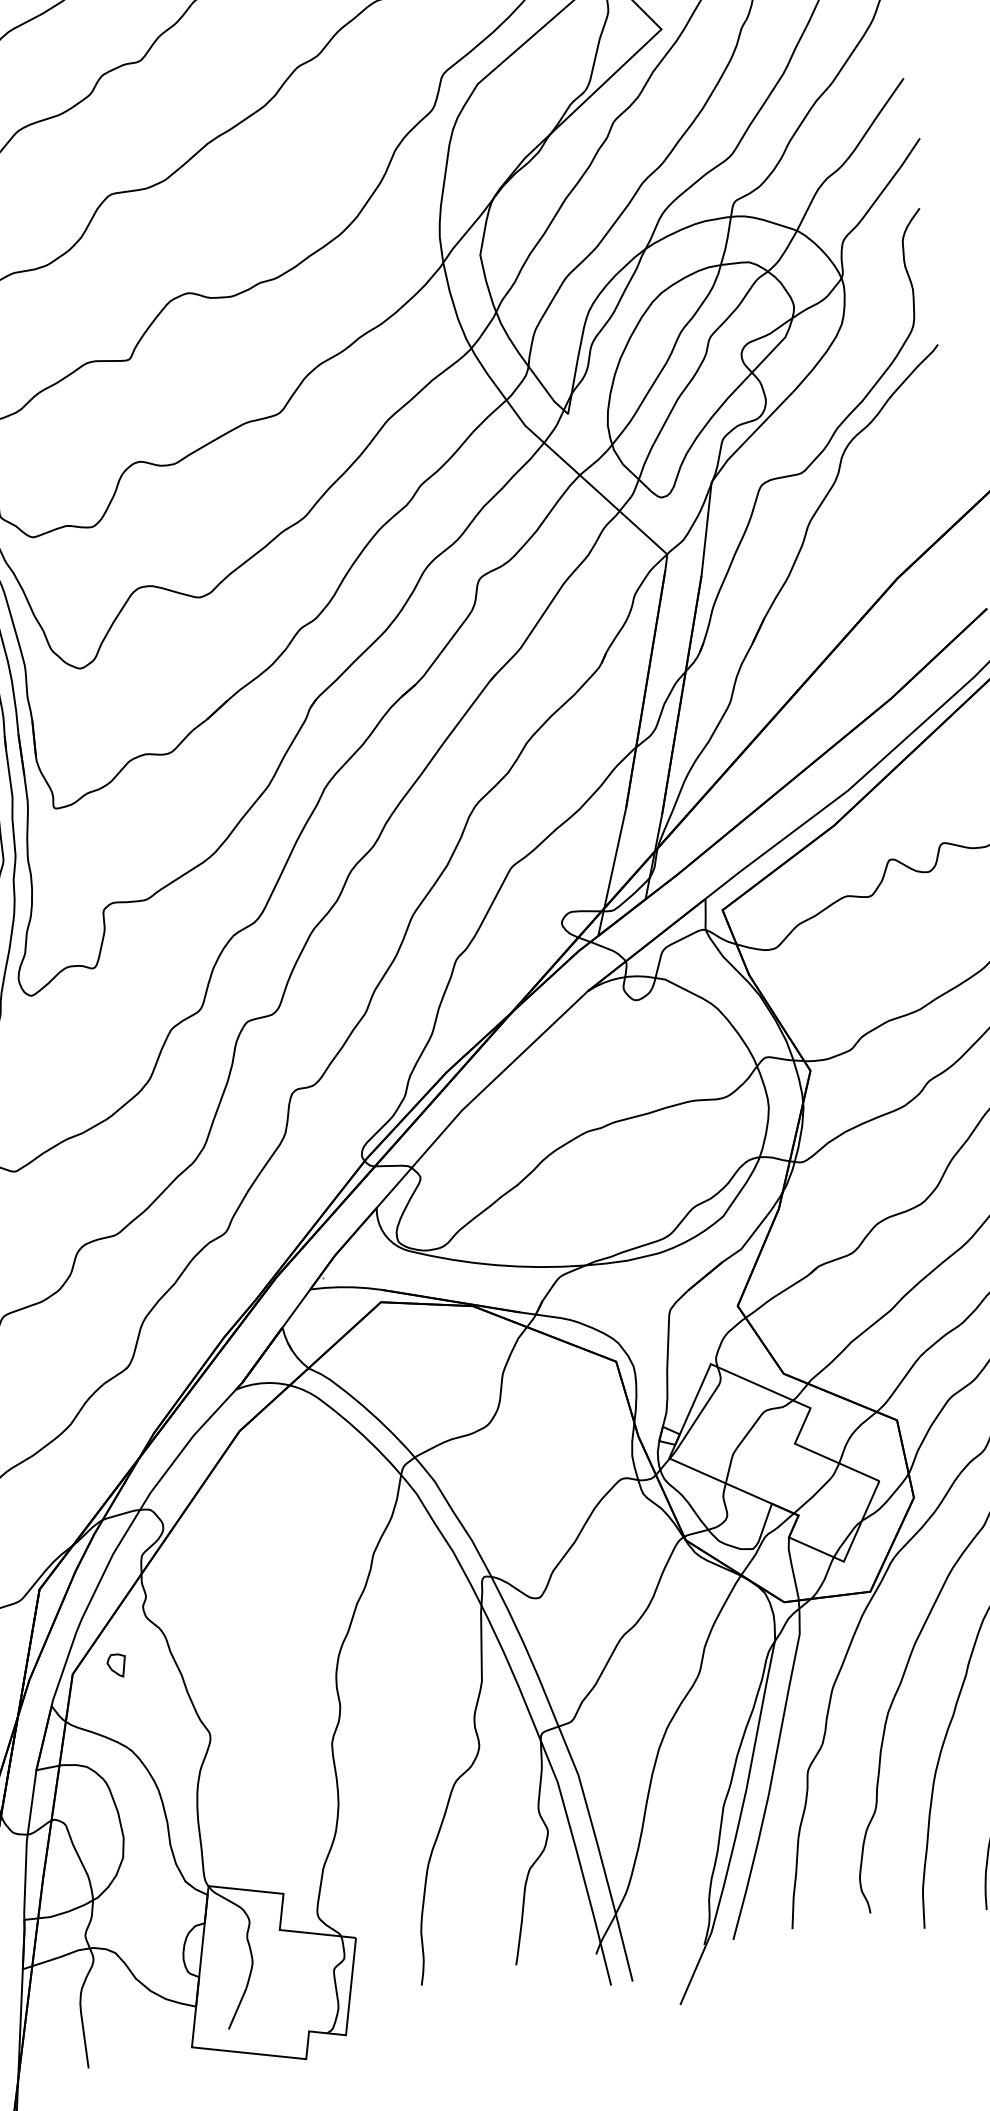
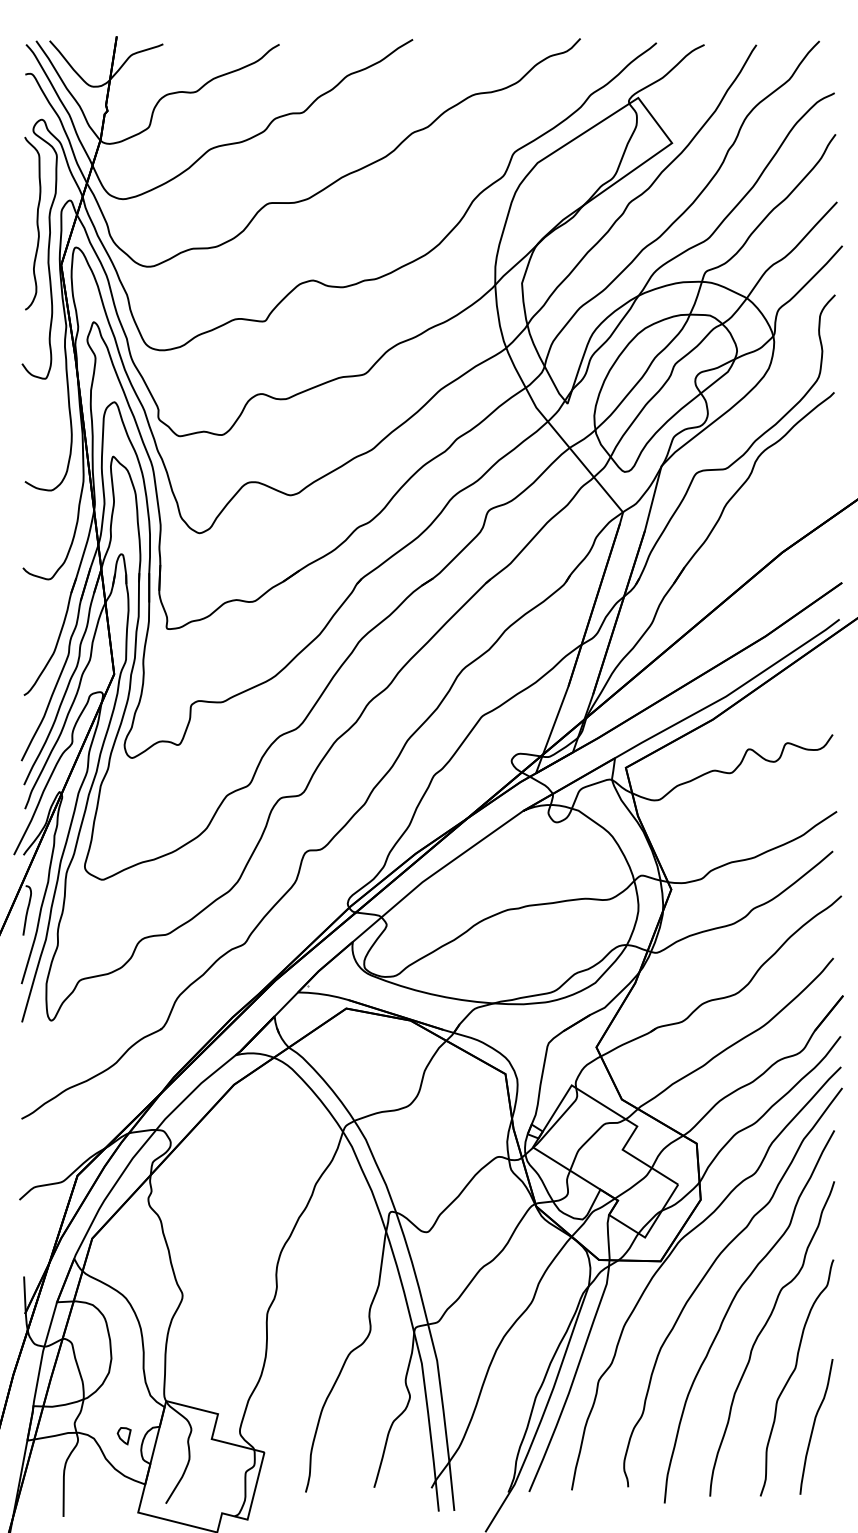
part: (116, 1666) -> (123, 1436), moved

